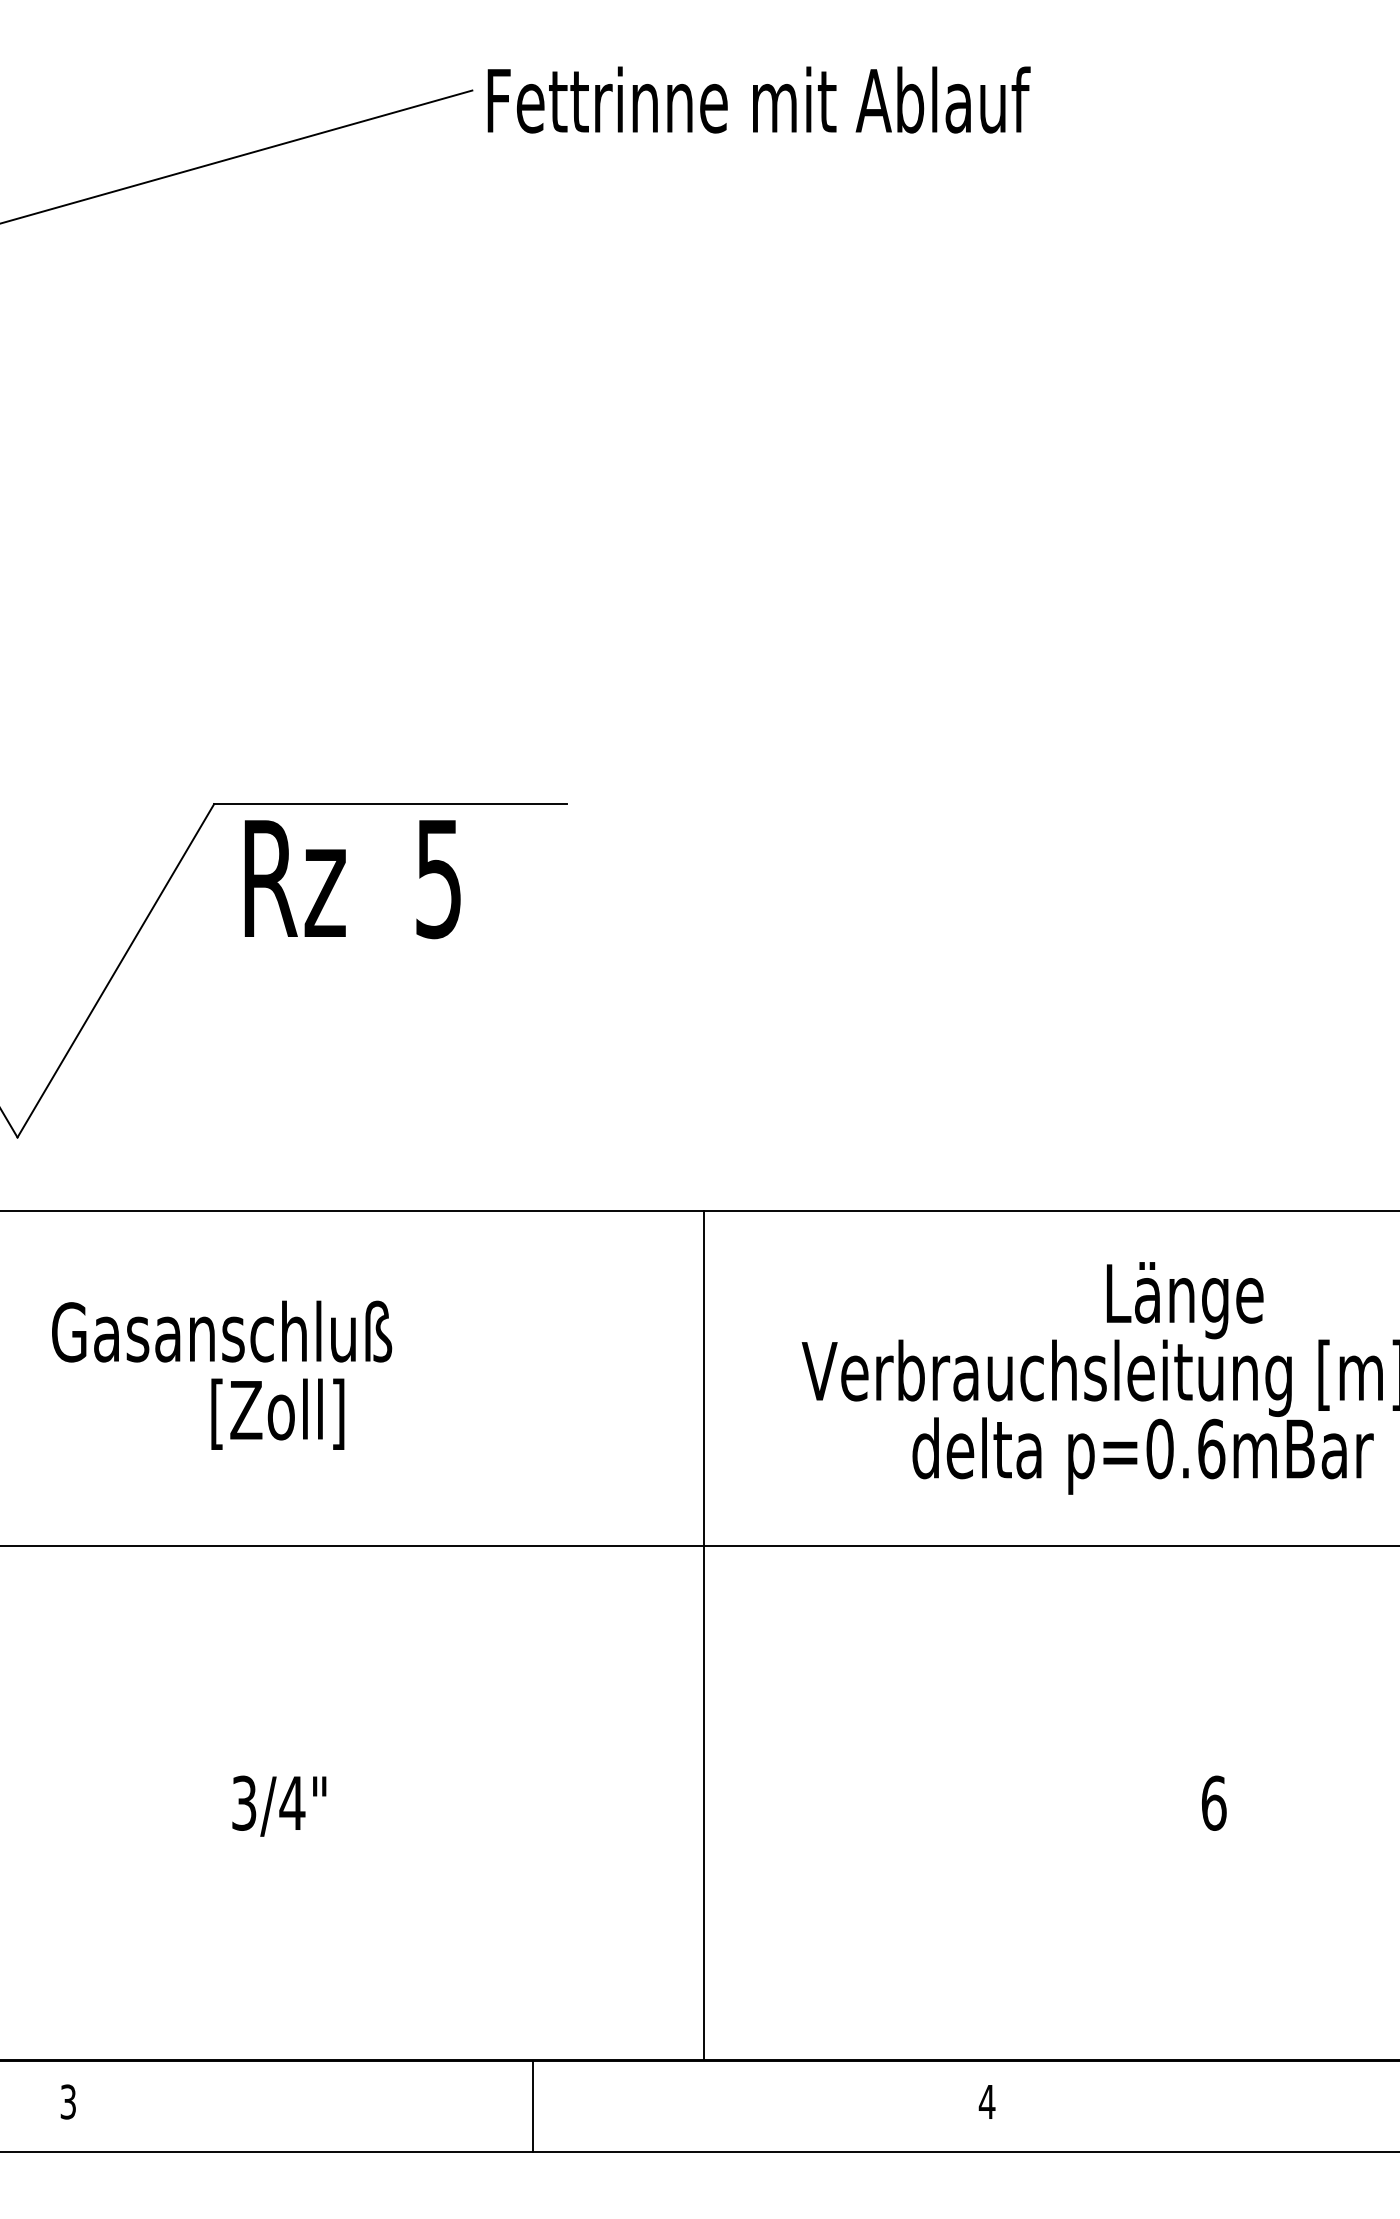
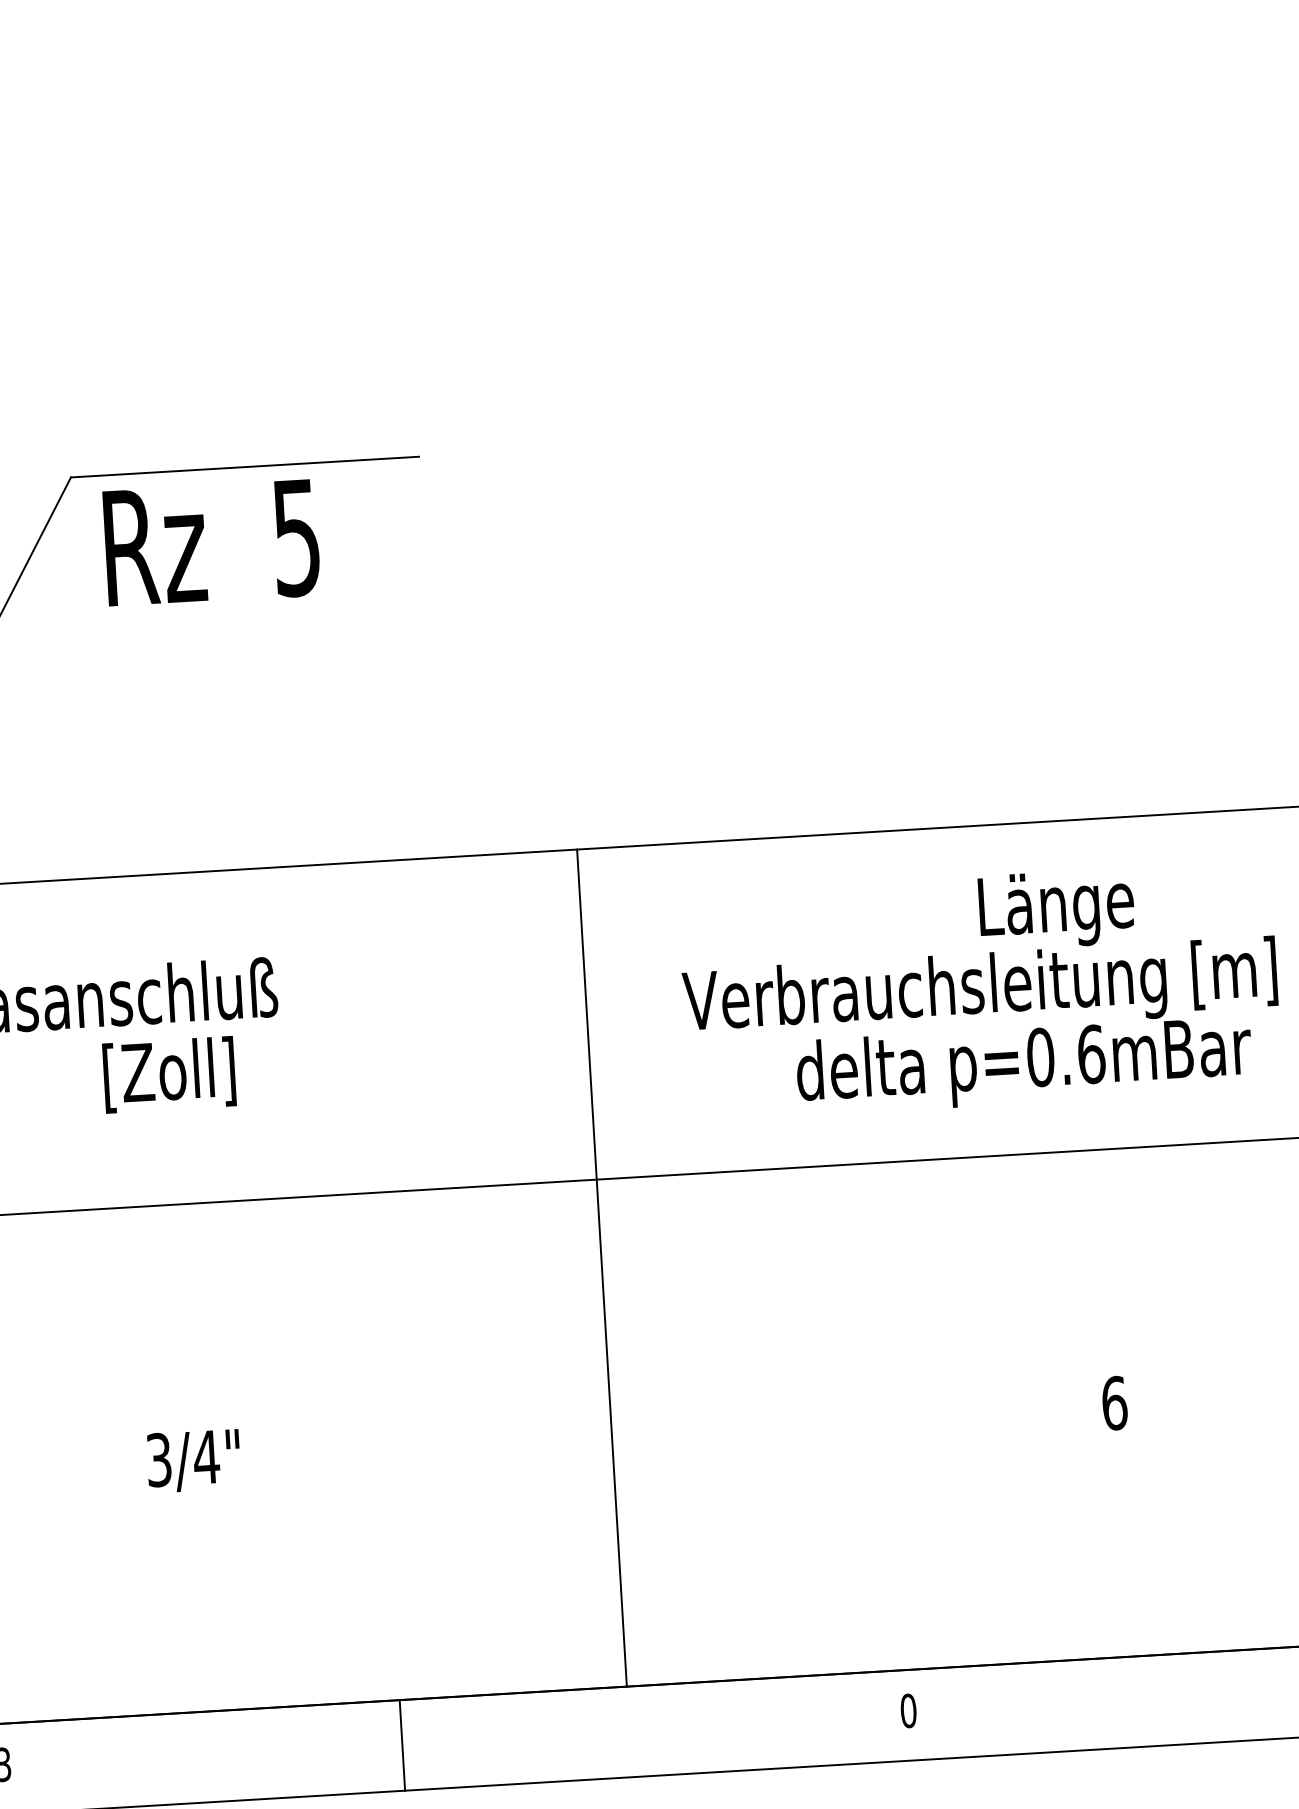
text: (986, 2101) -> (907, 1710), 4 -> 0
line: (533, 2106) -> (402, 1745), moved

